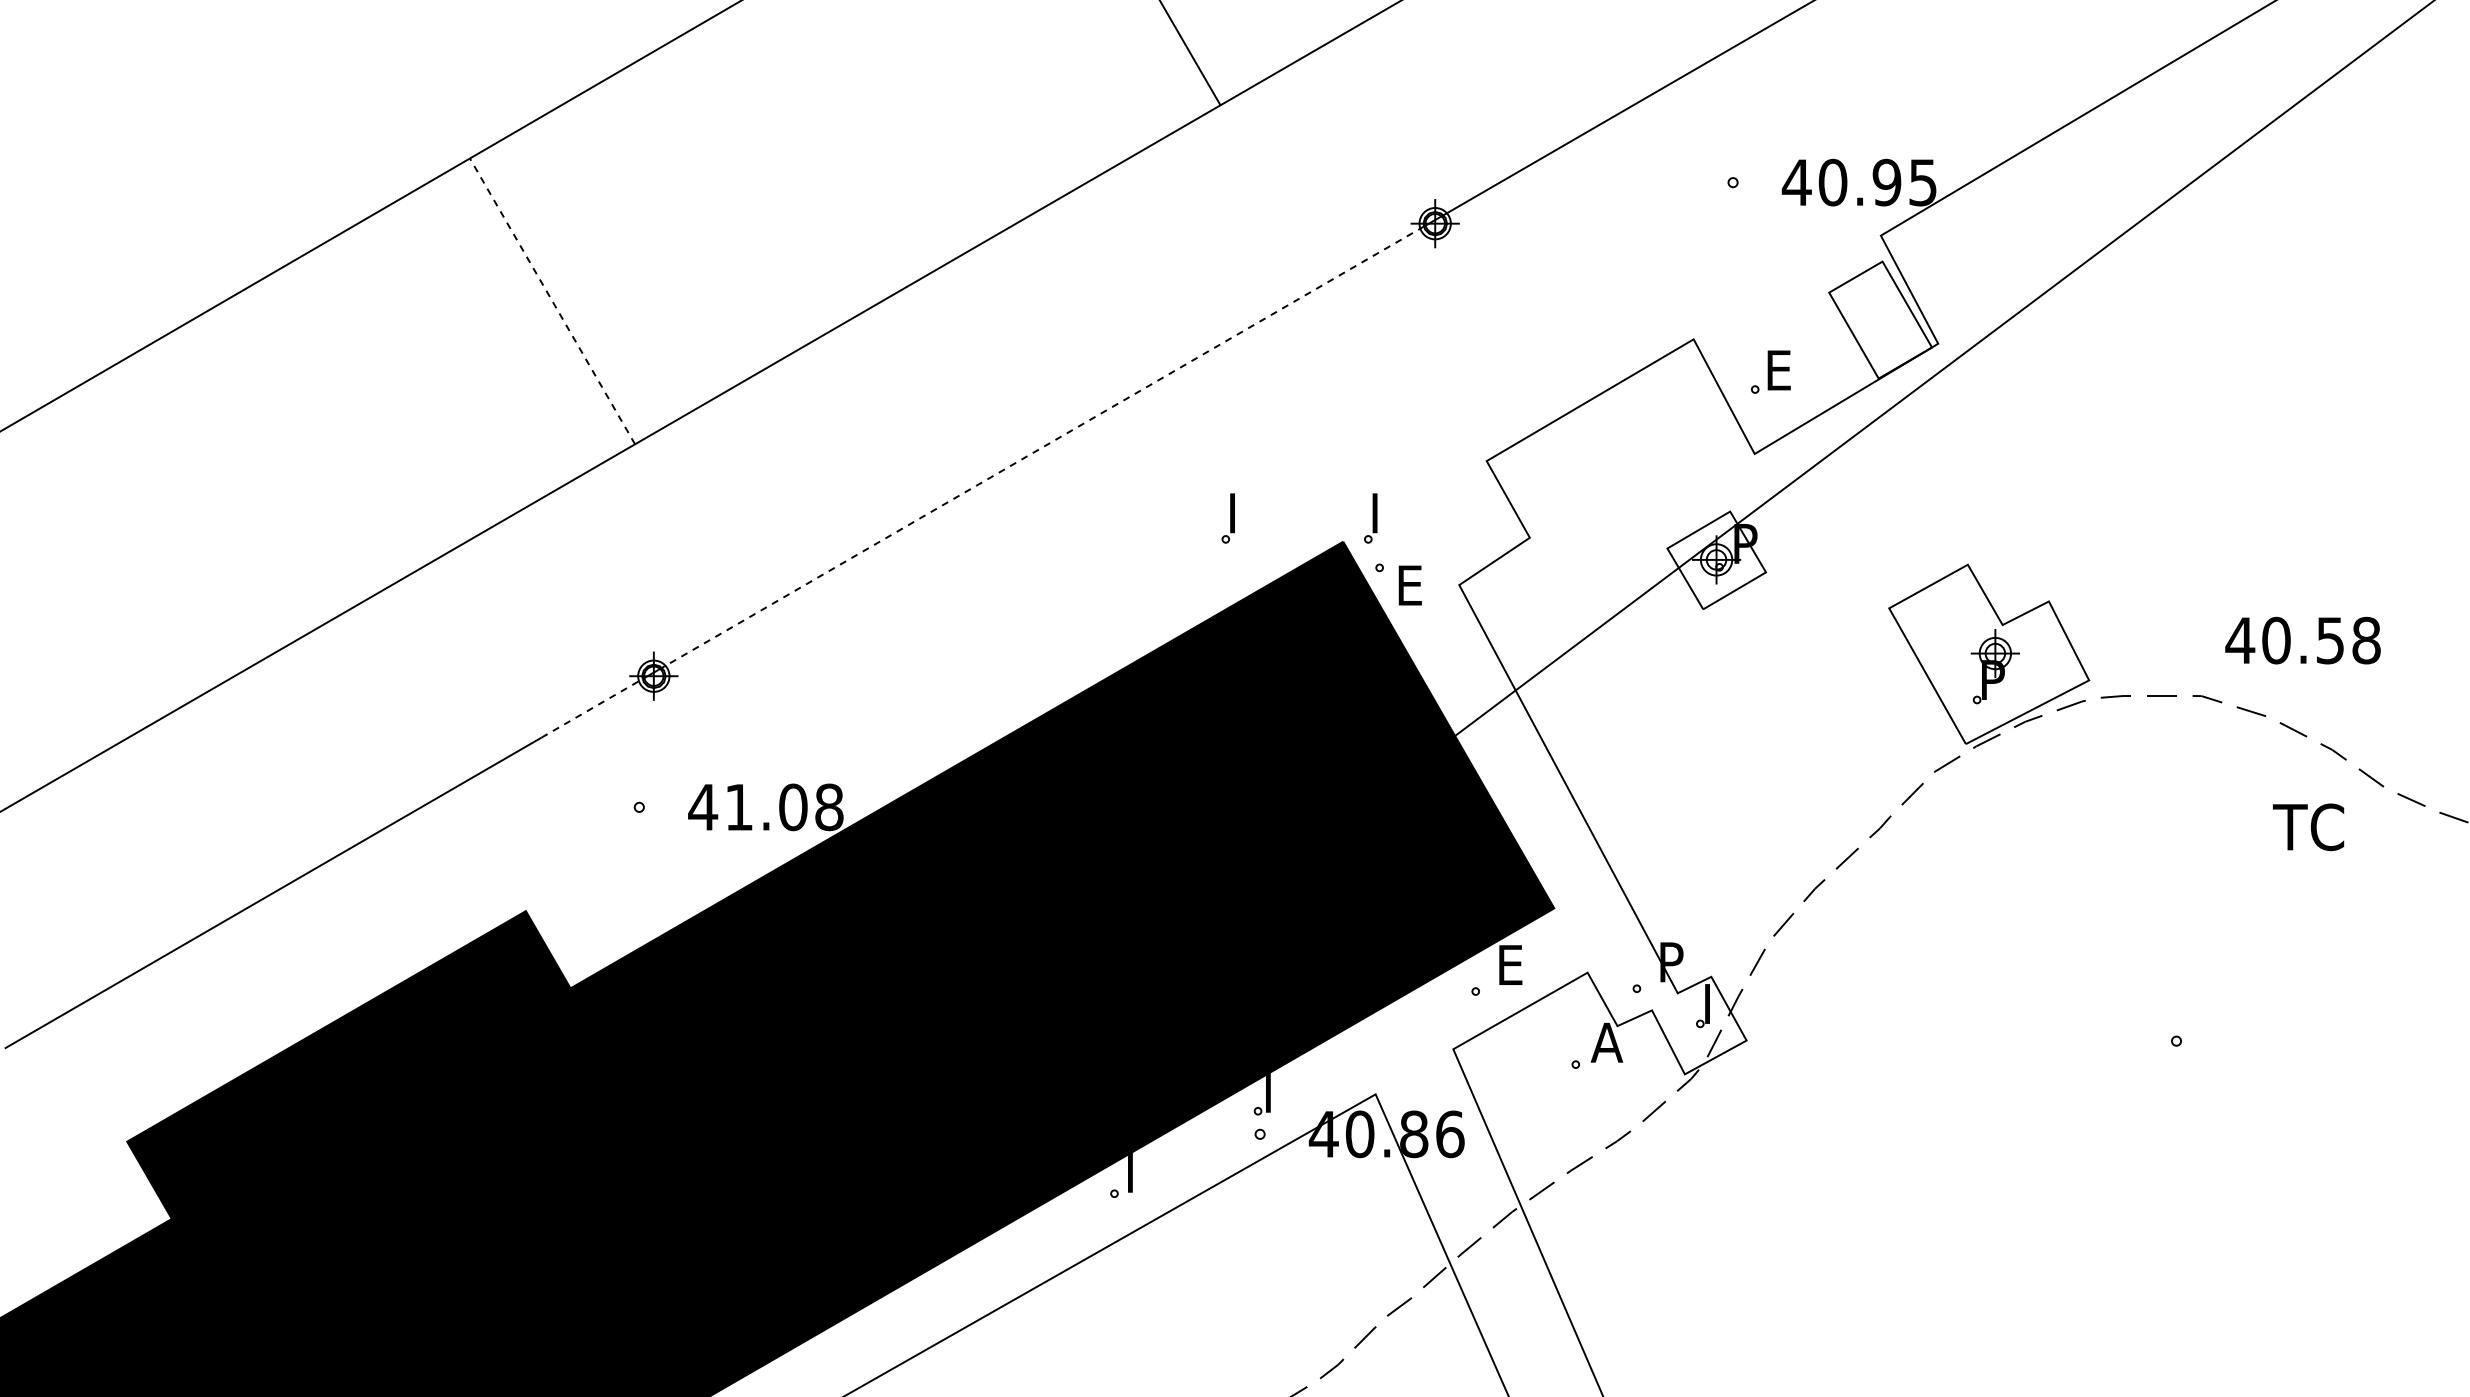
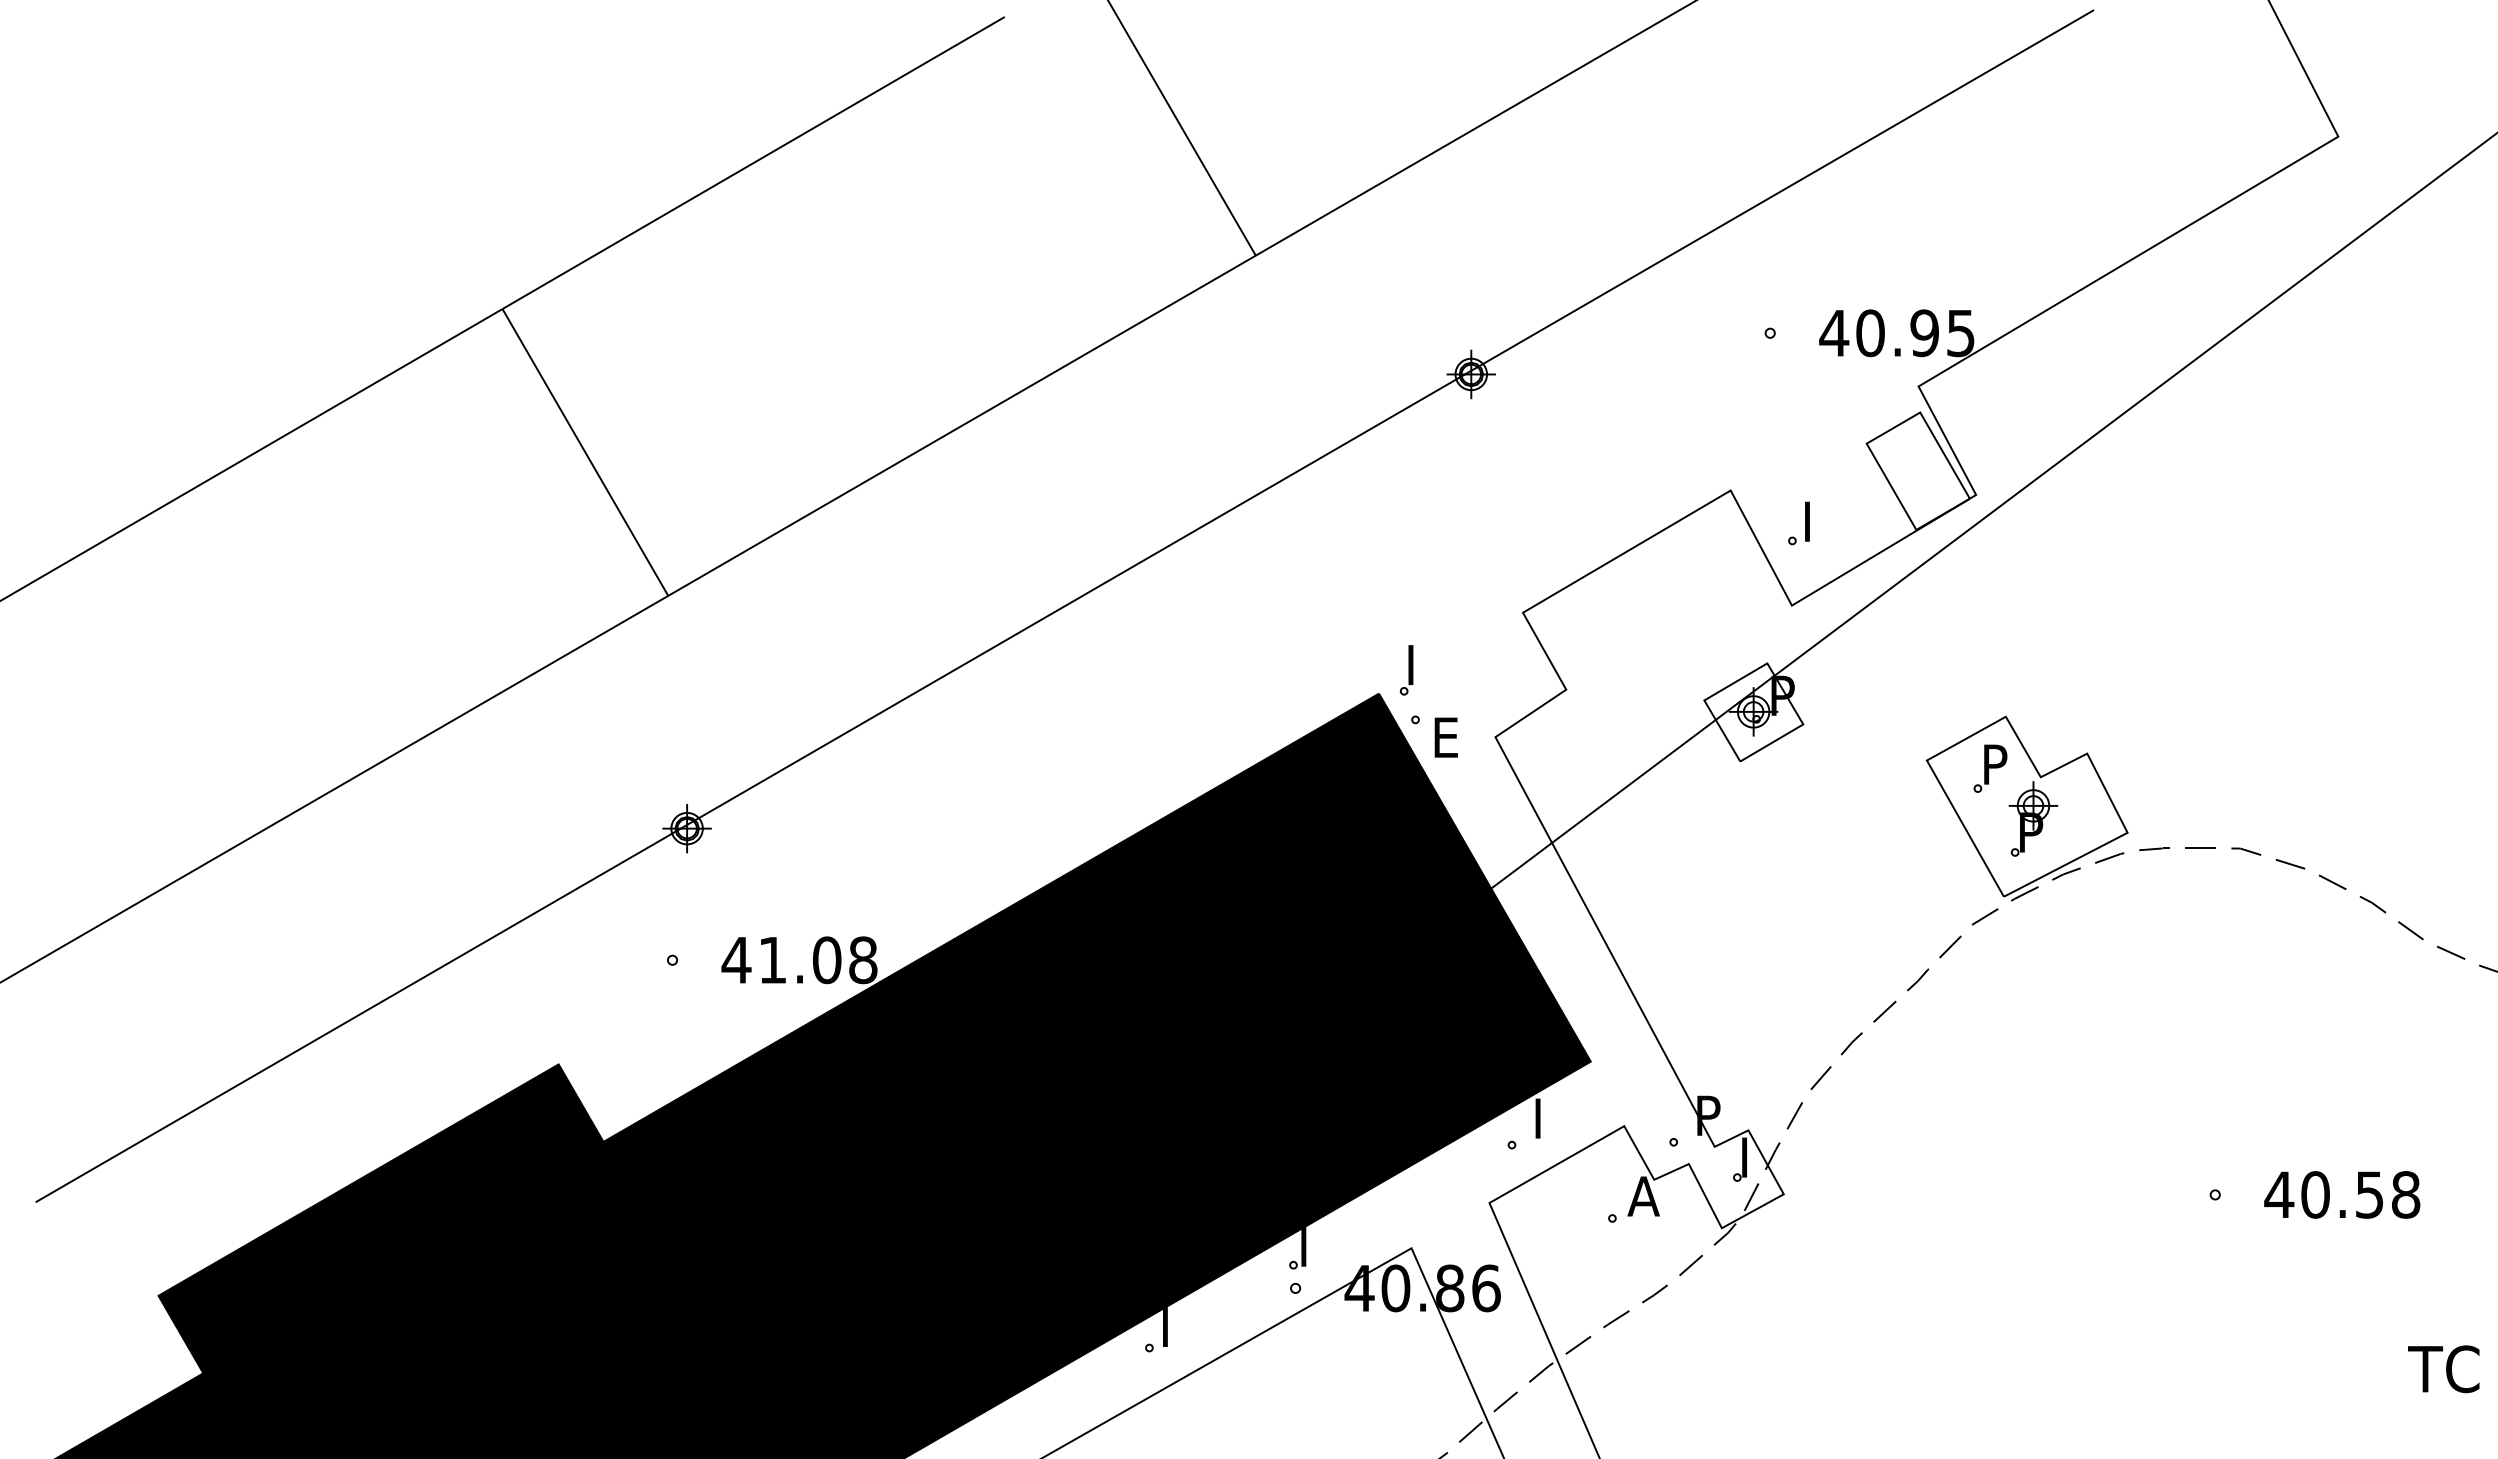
line: (552, 301) -> (585, 452), dashed -> solid
text: (1782, 370) -> (1819, 521), E -> I
line: (1042, 447) -> (1077, 599), dashed -> solid
part: (1228, 518) -> (1263, 670), removed
part: (1952, 616) -> (1990, 768), added
text: (2303, 640) -> (2342, 1194), moved
line: (592, 707) -> (625, 860), dashed -> solid
text: (2308, 827) -> (2443, 1369), moved
text: (1513, 965) -> (1549, 1118), E -> I

